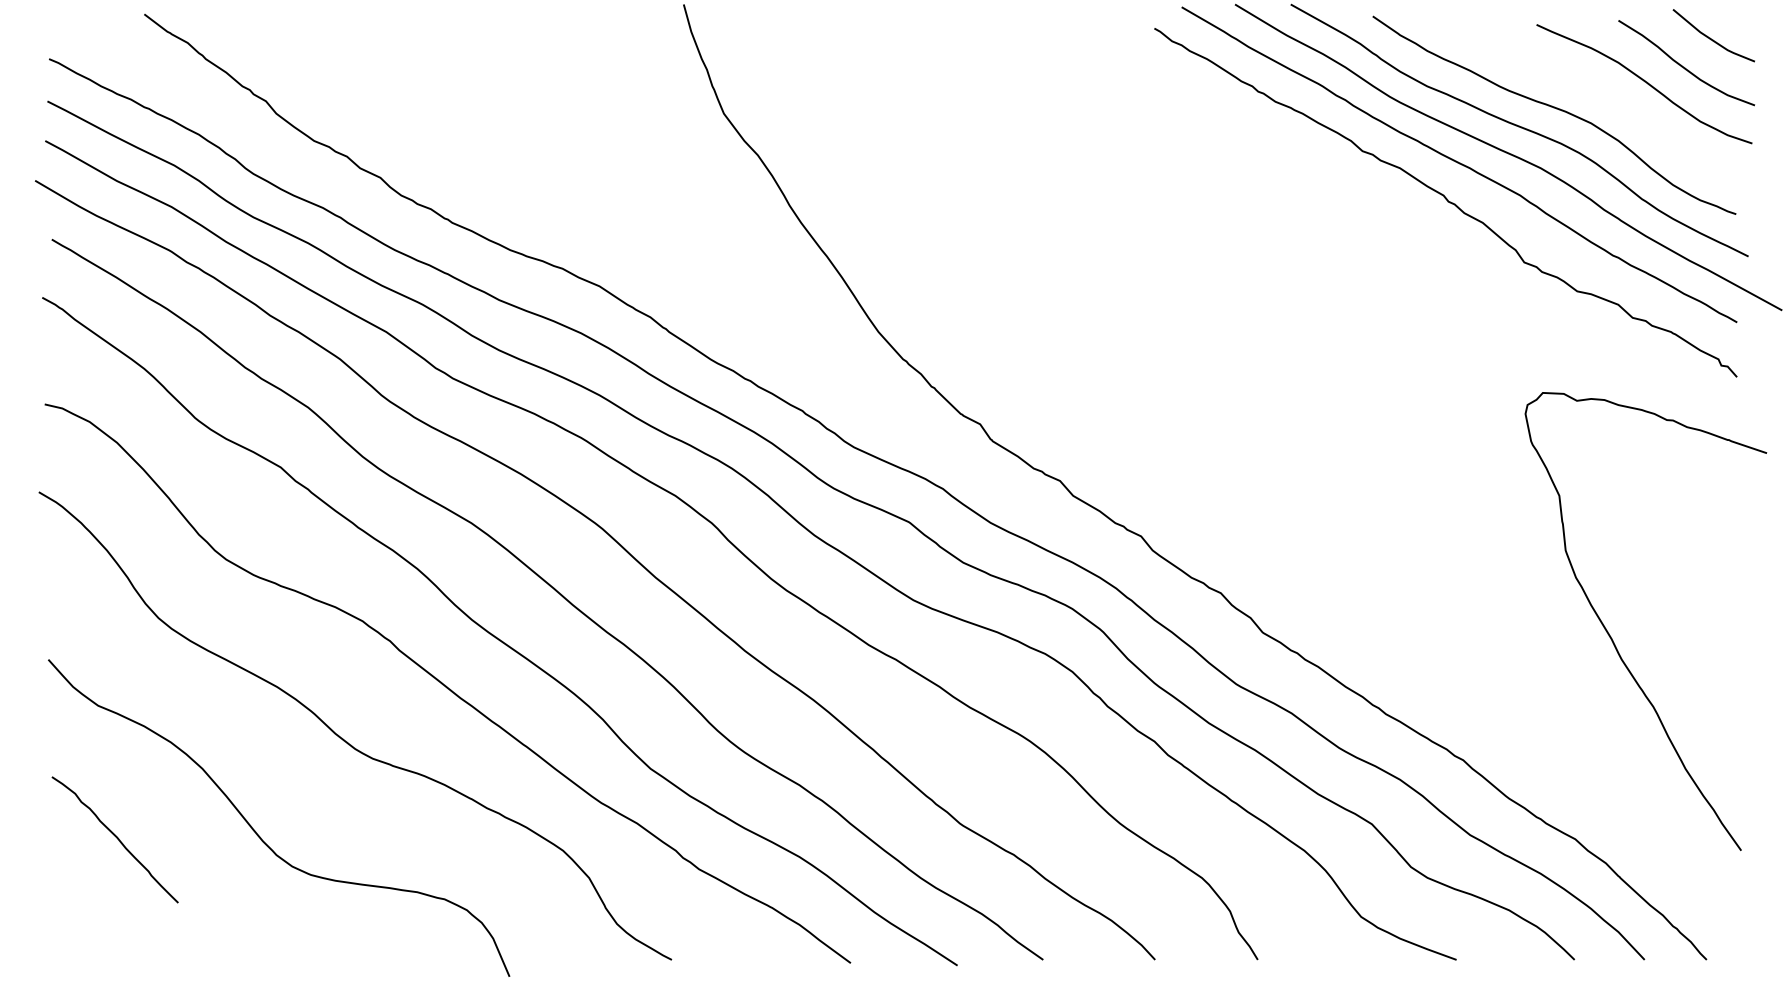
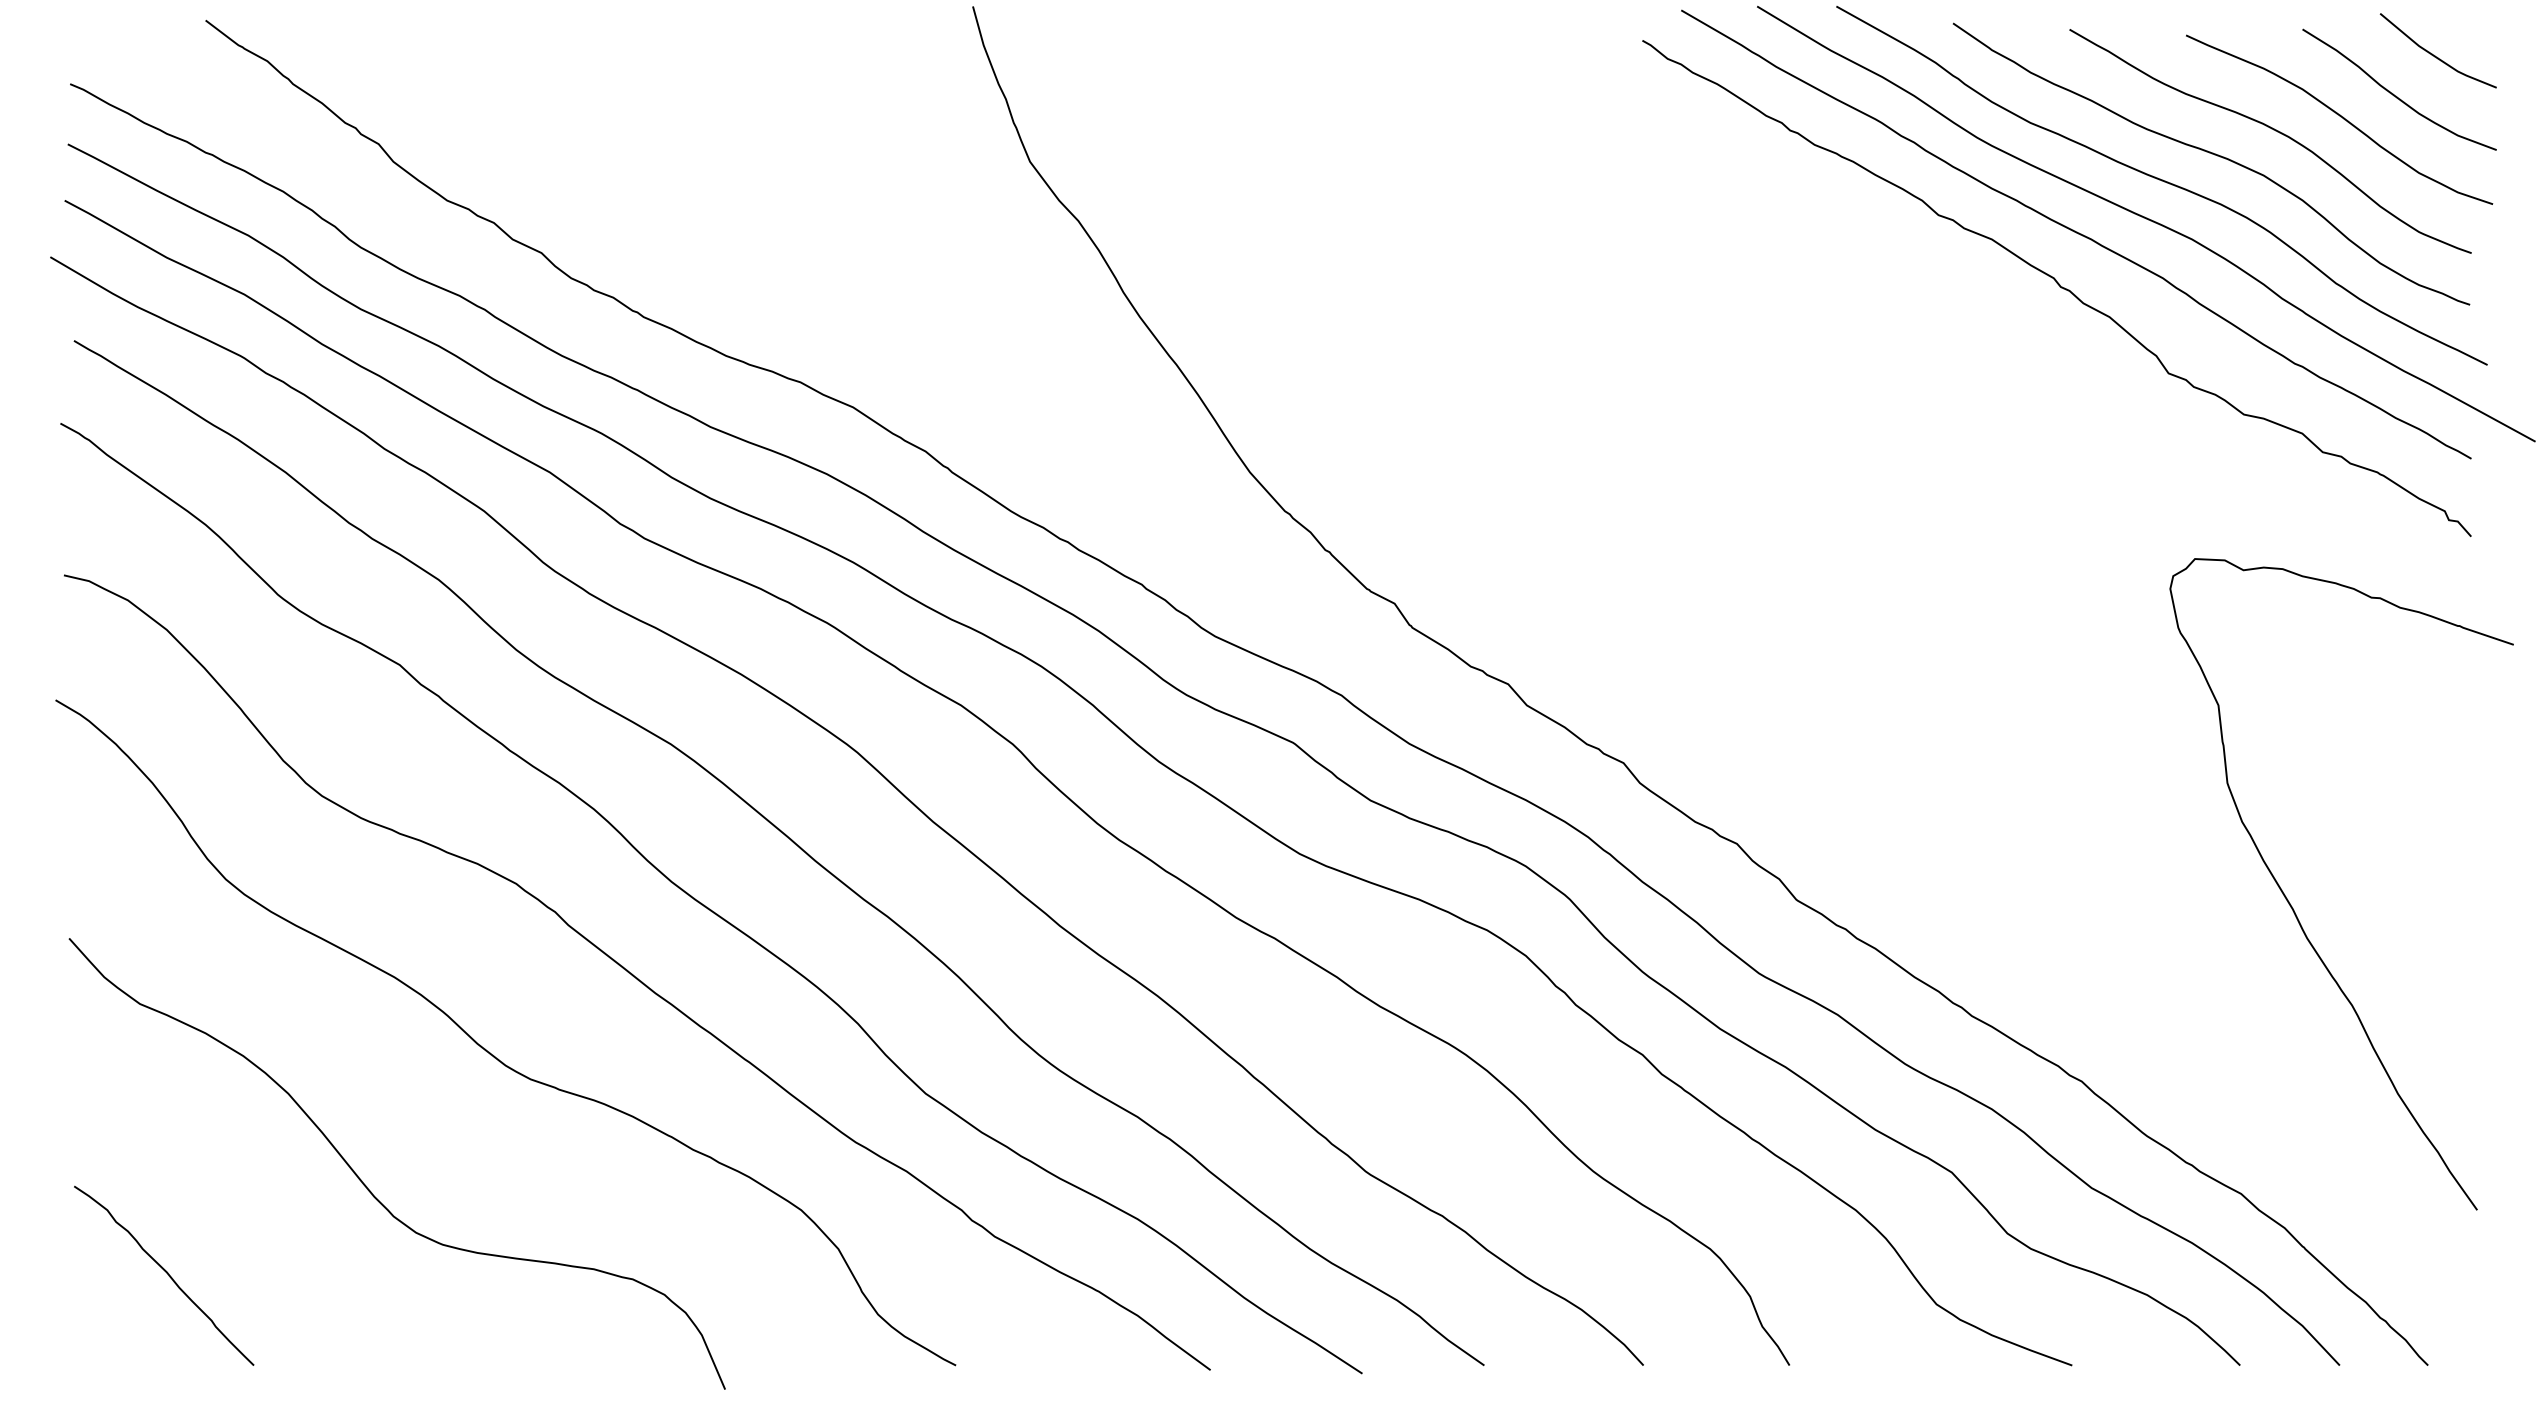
curve: (1599, 92) -> (2275, 131), added
curve: (116, 838) -> (166, 1273), moved

